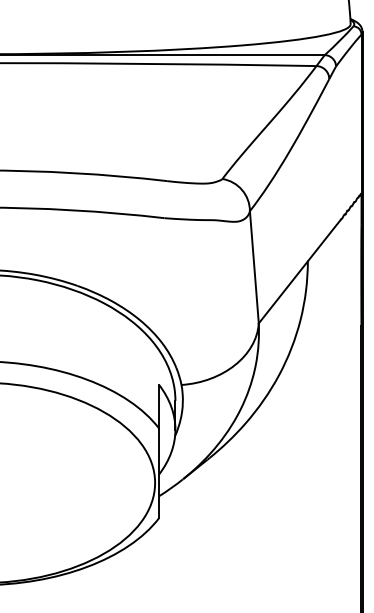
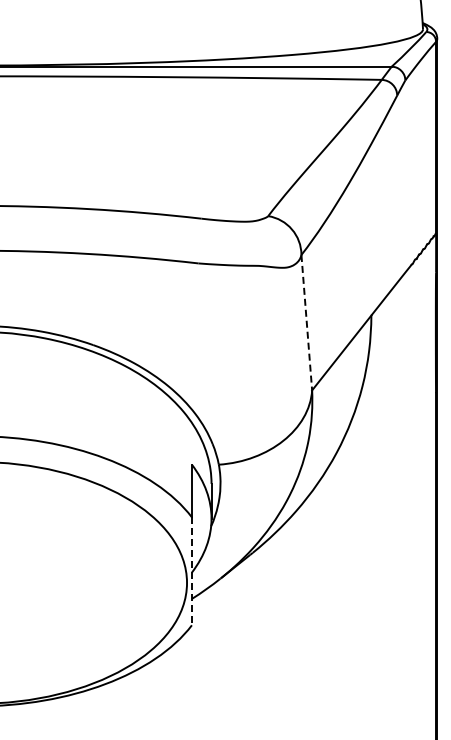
line: (254, 267) -> (306, 322), solid -> dashed
line: (158, 473) -> (191, 571), solid -> dashed

